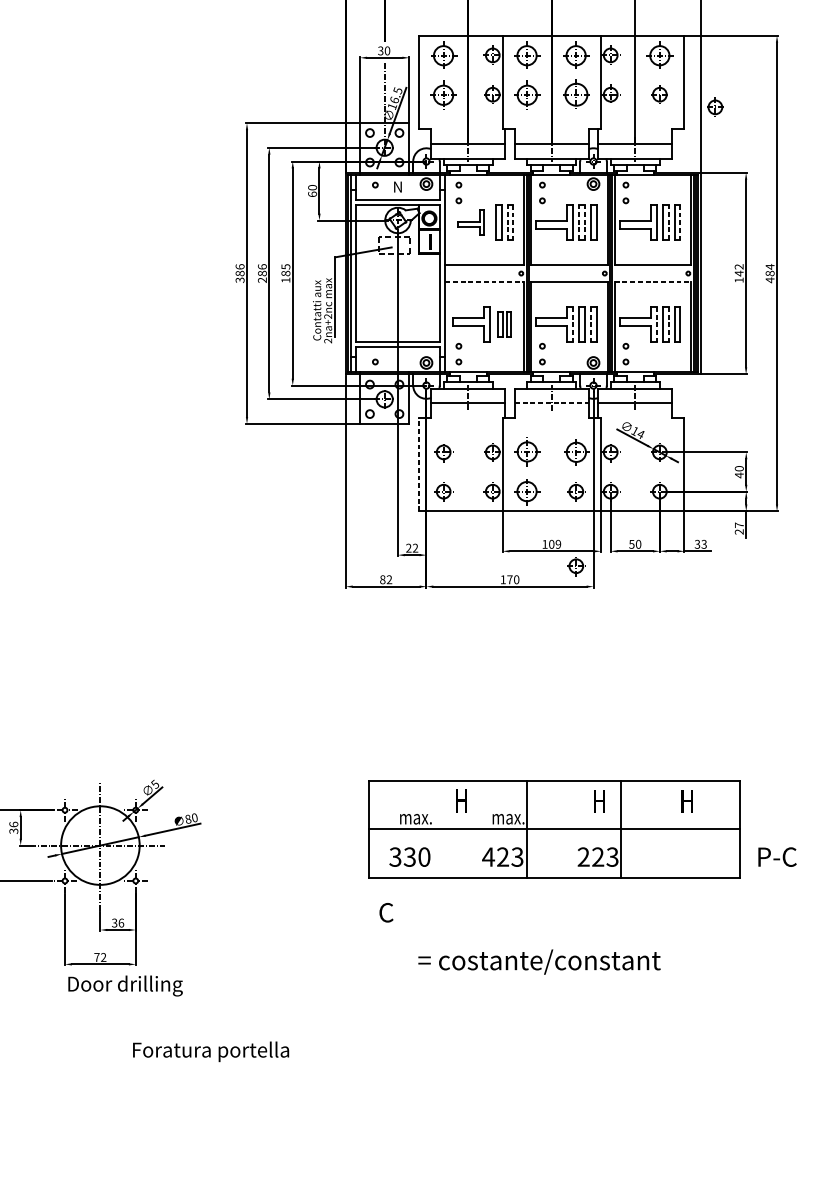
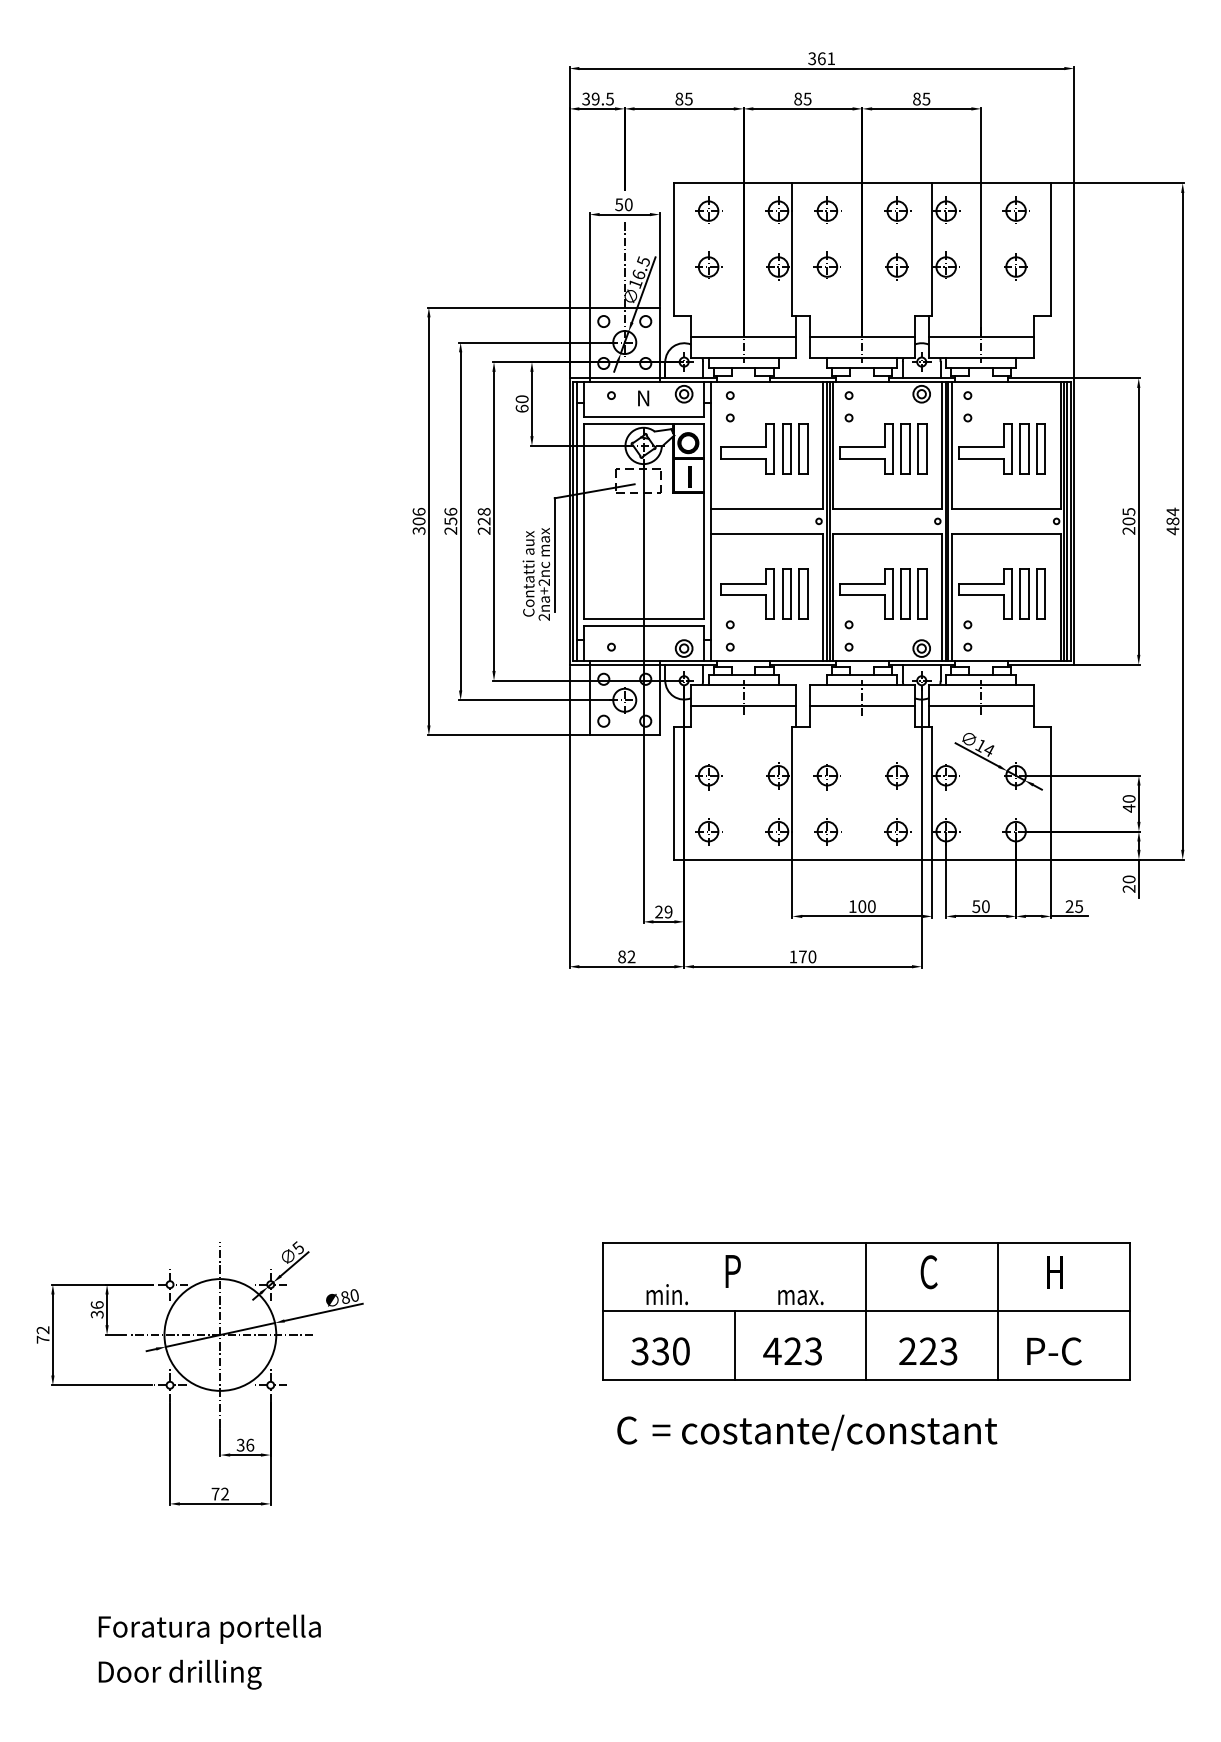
text: (381, 50) -> (619, 204), 30 -> 50
part: (443, 54) -> (708, 209), size x0.71
part: (527, 54) -> (827, 209), size x0.71
part: (576, 54) -> (897, 209), size x0.71
part: (659, 54) -> (1015, 209), size x0.71
part: (443, 92) -> (708, 264), size x0.71
part: (526, 92) -> (826, 264), size x0.71
part: (575, 94) -> (896, 266), size x0.62
part: (714, 106) -> (1094, 284), removed
part: (471, 222) -> (747, 448), size x1.43
line: (507, 222) -> (799, 448), dashed -> solid
line: (579, 222) -> (901, 448), dashed -> solid
line: (584, 222) -> (909, 448), dashed -> solid
line: (668, 222) -> (1028, 448), dashed -> solid
line: (513, 223) -> (807, 449), dashed -> solid
line: (680, 223) -> (1045, 449), dashed -> solid
text: (240, 273) -> (419, 521), 386 -> 306
text: (262, 273) -> (450, 521), 286 -> 256
text: (285, 273) -> (483, 521), 185 -> 228
text: (738, 273) -> (1128, 521), 142 -> 205
line: (485, 282) -> (767, 533), dashed -> solid
line: (653, 282) -> (1006, 533), dashed -> solid
part: (504, 324) -> (795, 593), size x1.43
line: (573, 324) -> (893, 594), dashed -> solid
line: (591, 324) -> (918, 594), dashed -> solid
line: (656, 324) -> (1011, 594), dashed -> solid
line: (668, 324) -> (1028, 594), dashed -> solid
line: (551, 402) -> (862, 705), dashed -> solid
part: (575, 452) -> (896, 775), size x0.71
part: (526, 453) -> (826, 777), size x0.71
line: (418, 464) -> (673, 792), dashed -> solid
part: (527, 491) -> (827, 831), size x0.71
text: (738, 525) -> (1128, 879), 27 -> 20
text: (558, 544) -> (871, 906), 109 -> 100
text: (700, 544) -> (1073, 906), 33 -> 25
text: (415, 548) -> (668, 912), 22 -> 29
part: (576, 566) -> (897, 937), removed
text: (461, 800) -> (733, 1271), H -> P
text: (598, 801) -> (929, 1272), H -> C
text: (422, 817) -> (678, 1294), max. -> min.
line: (527, 829) -> (866, 1311), moved
line: (620, 829) -> (998, 1311), moved
line: (461, 852) -> (734, 1345), added
text: (777, 857) -> (1054, 1351), moved
text: (539, 961) -> (824, 1432), moved
text: (125, 985) -> (179, 1674), moved
text: (210, 1051) -> (209, 1628), moved

